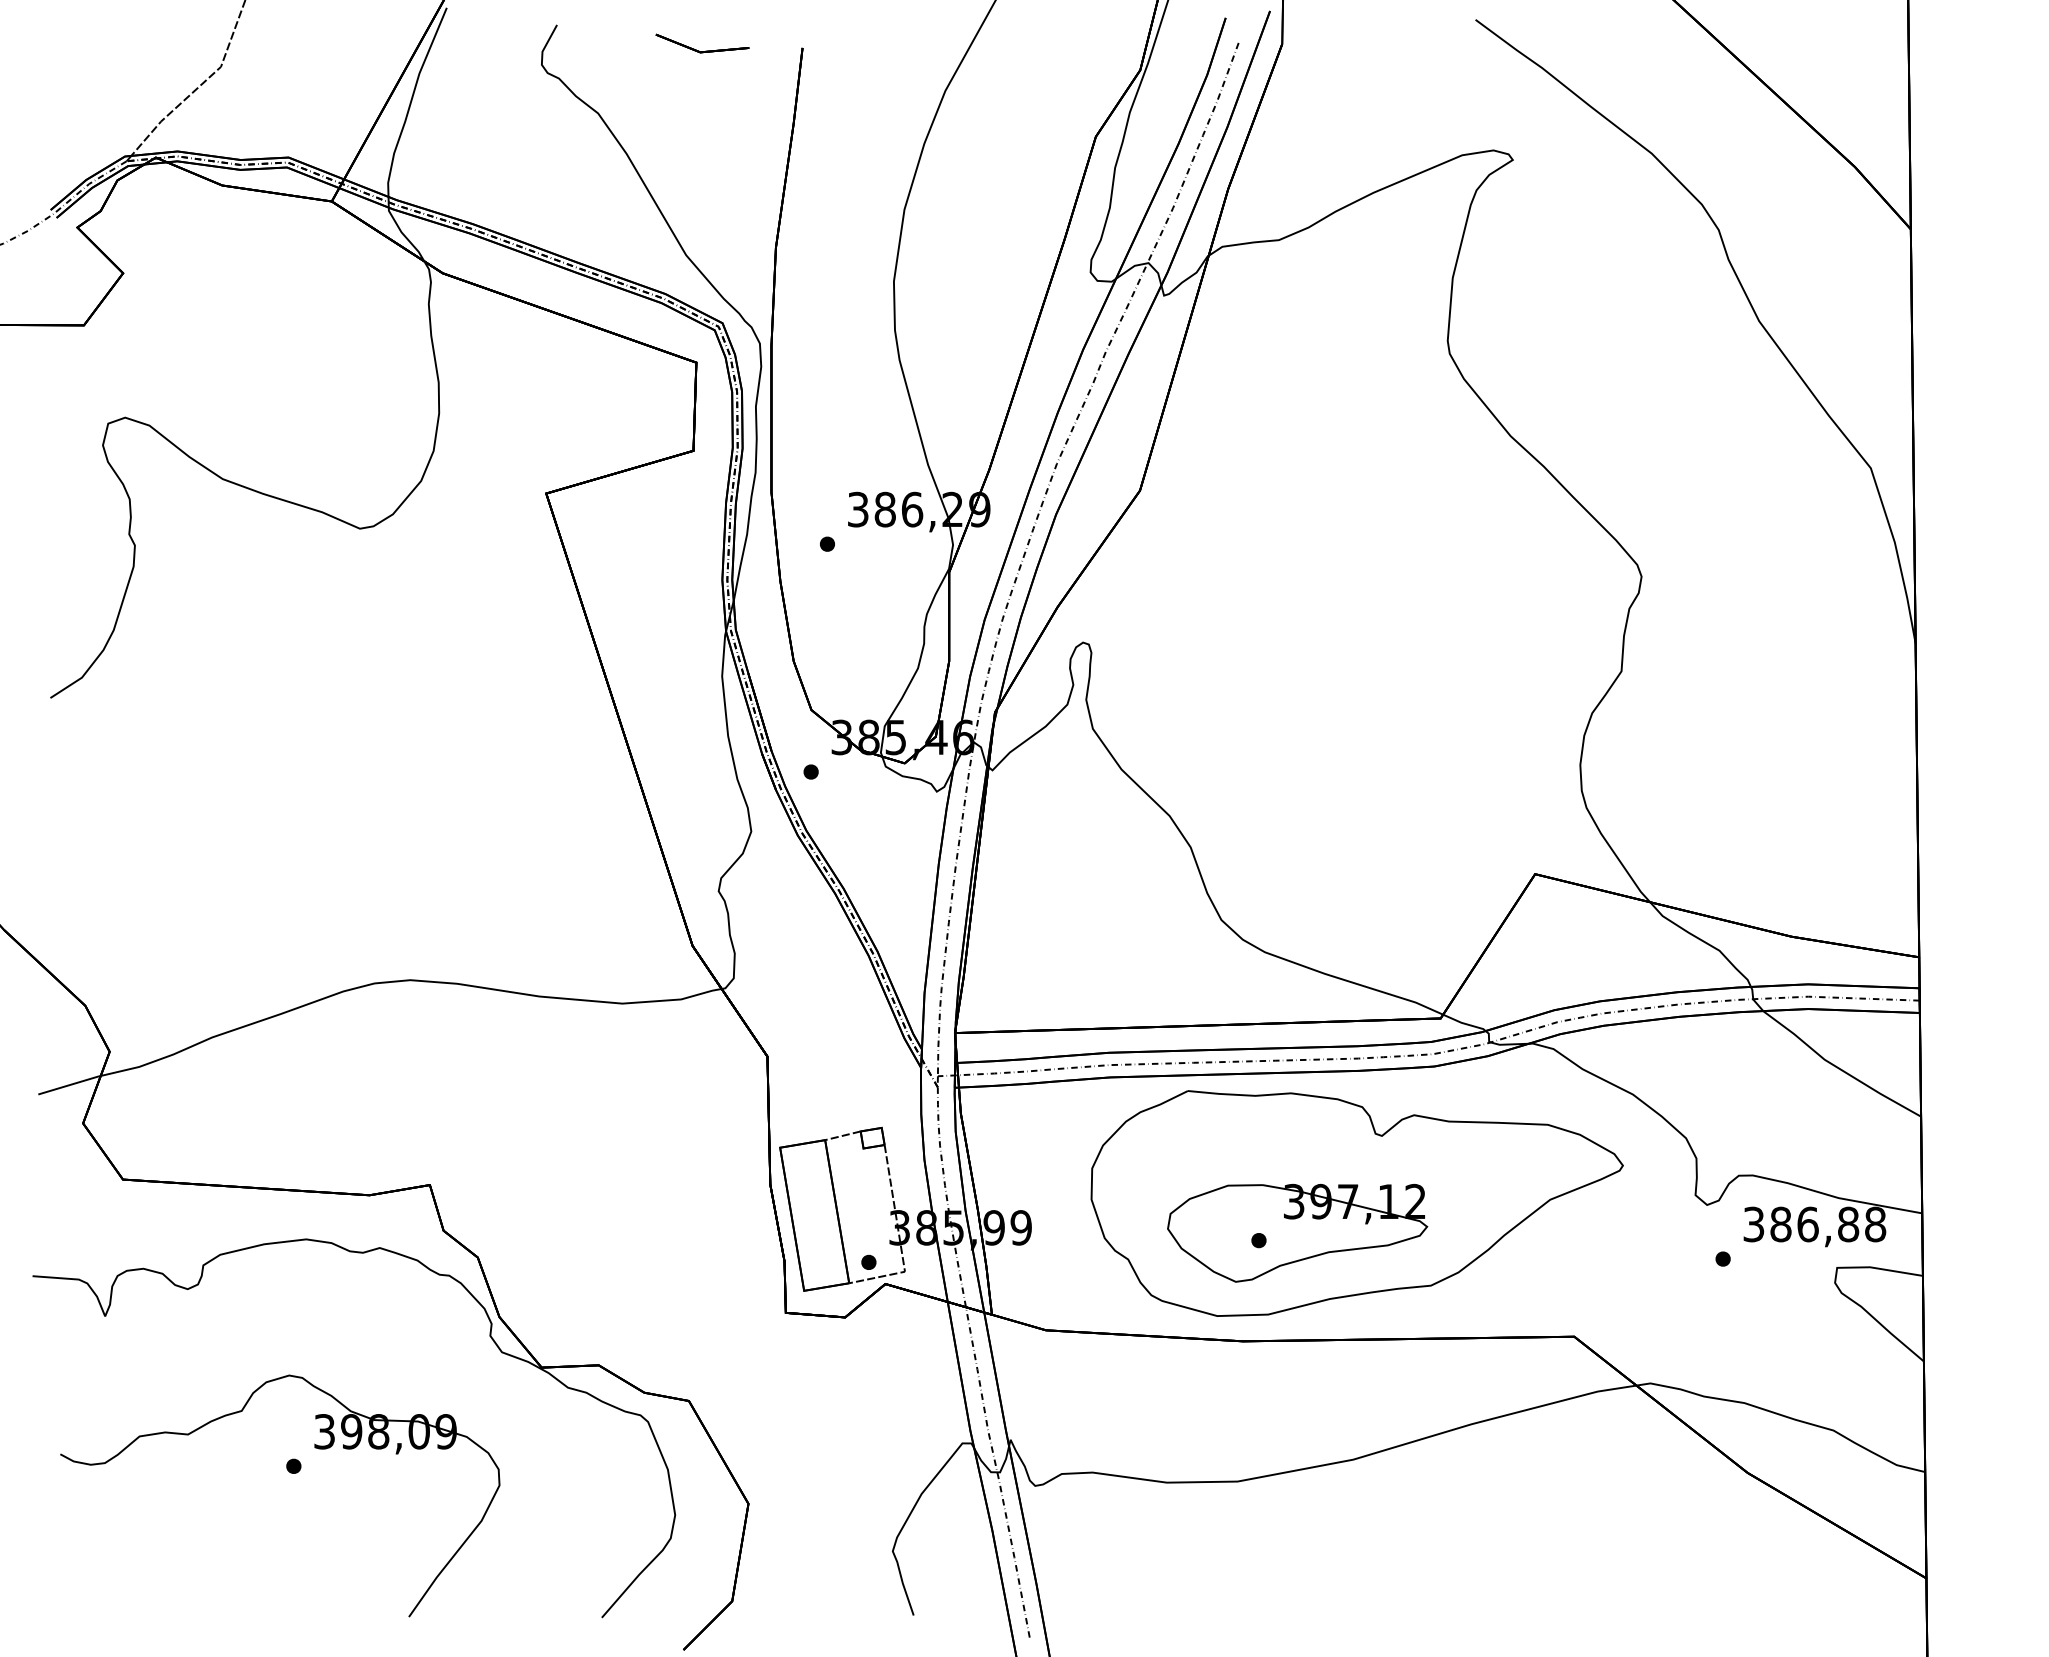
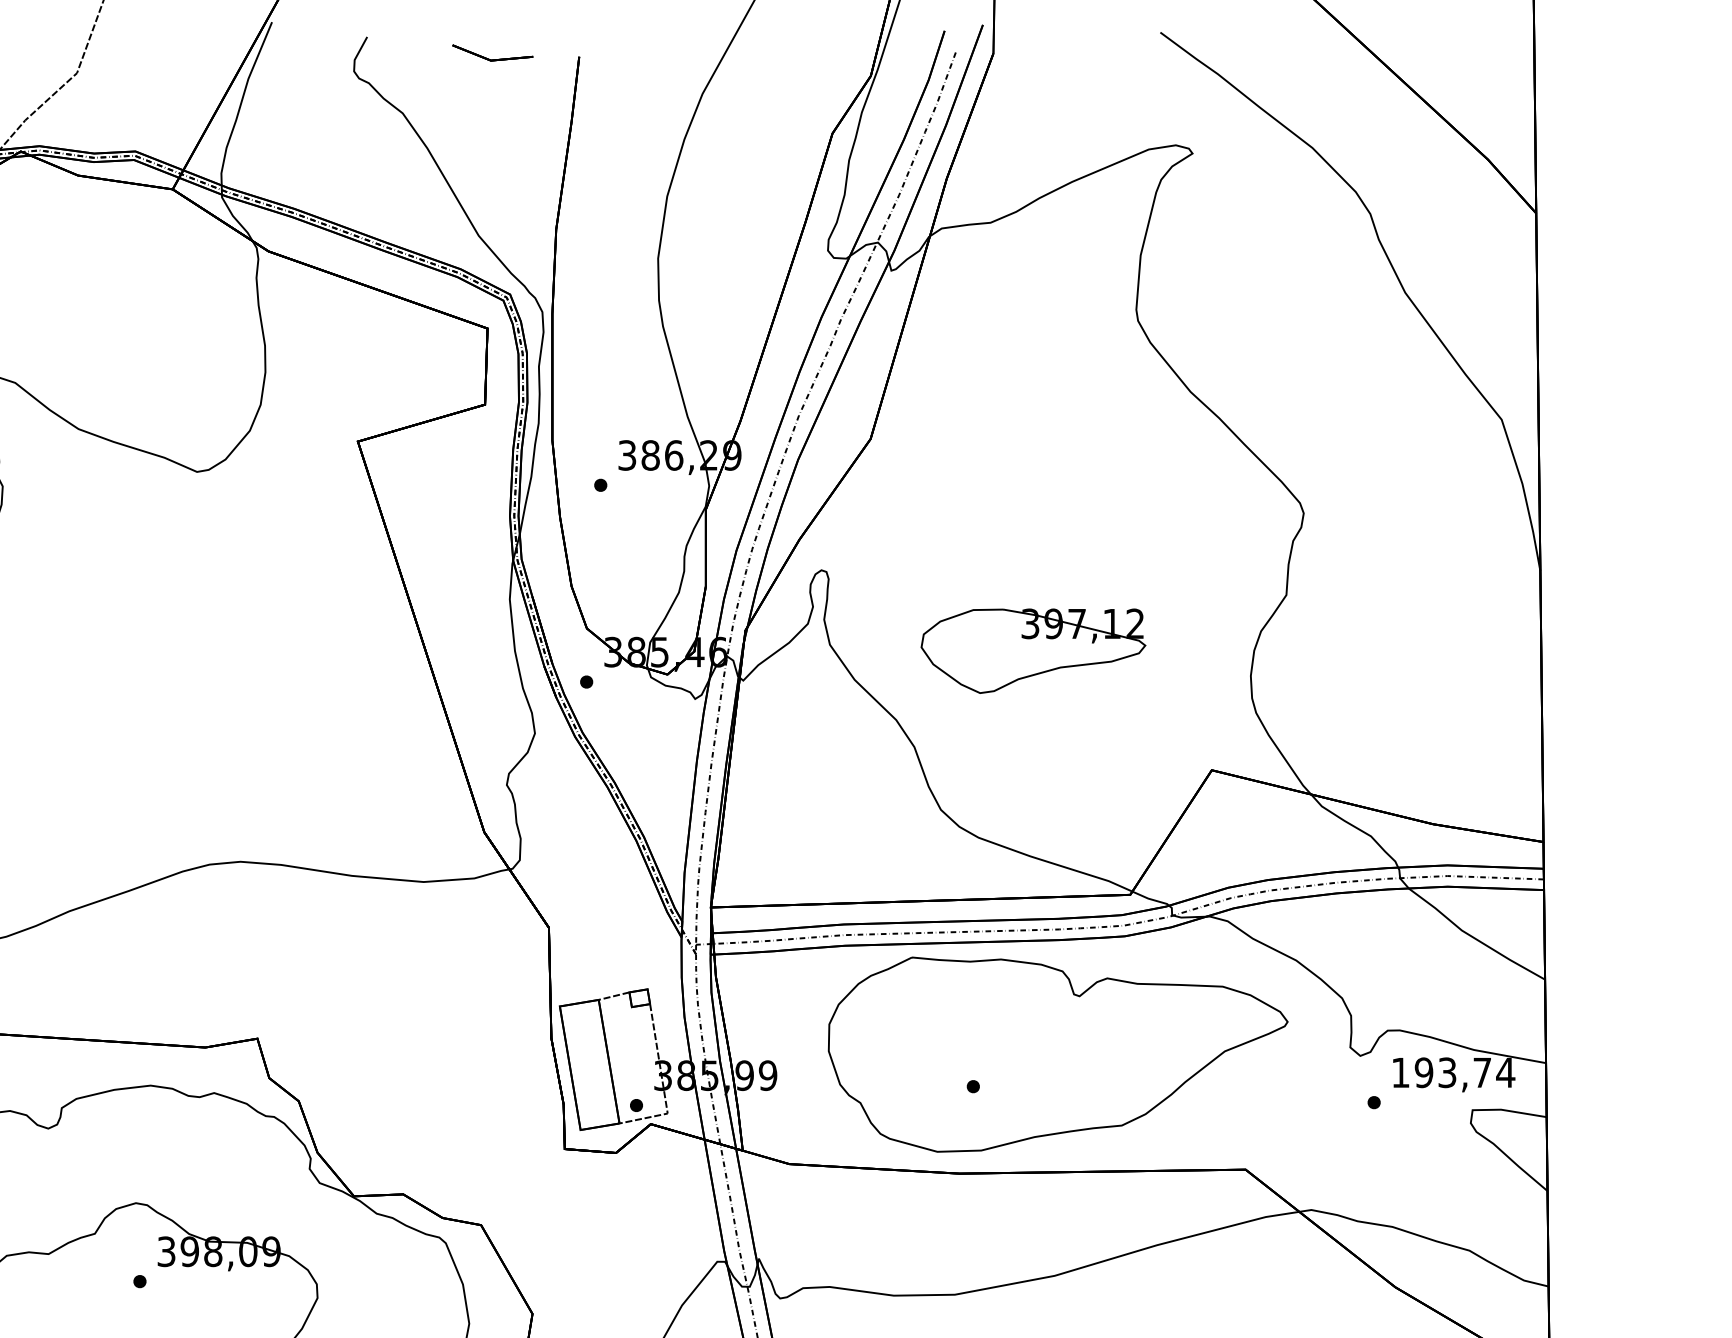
text: (1814, 1224) -> (1453, 1072), 386,88 -> 193,74
part: (1297, 1232) -> (1033, 650), moved

